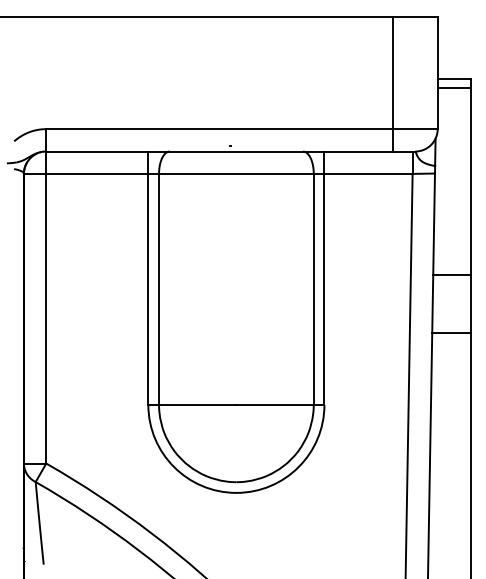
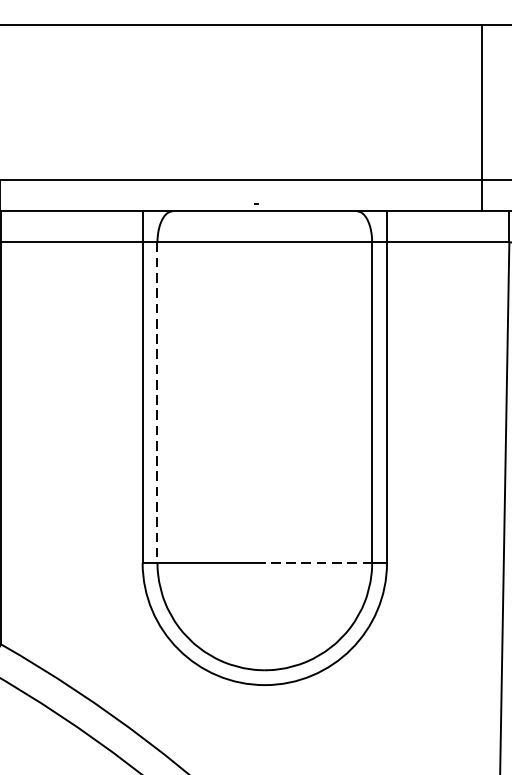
line: (159, 289) -> (158, 402), solid -> dashed
line: (275, 404) -> (319, 562), solid -> dashed

